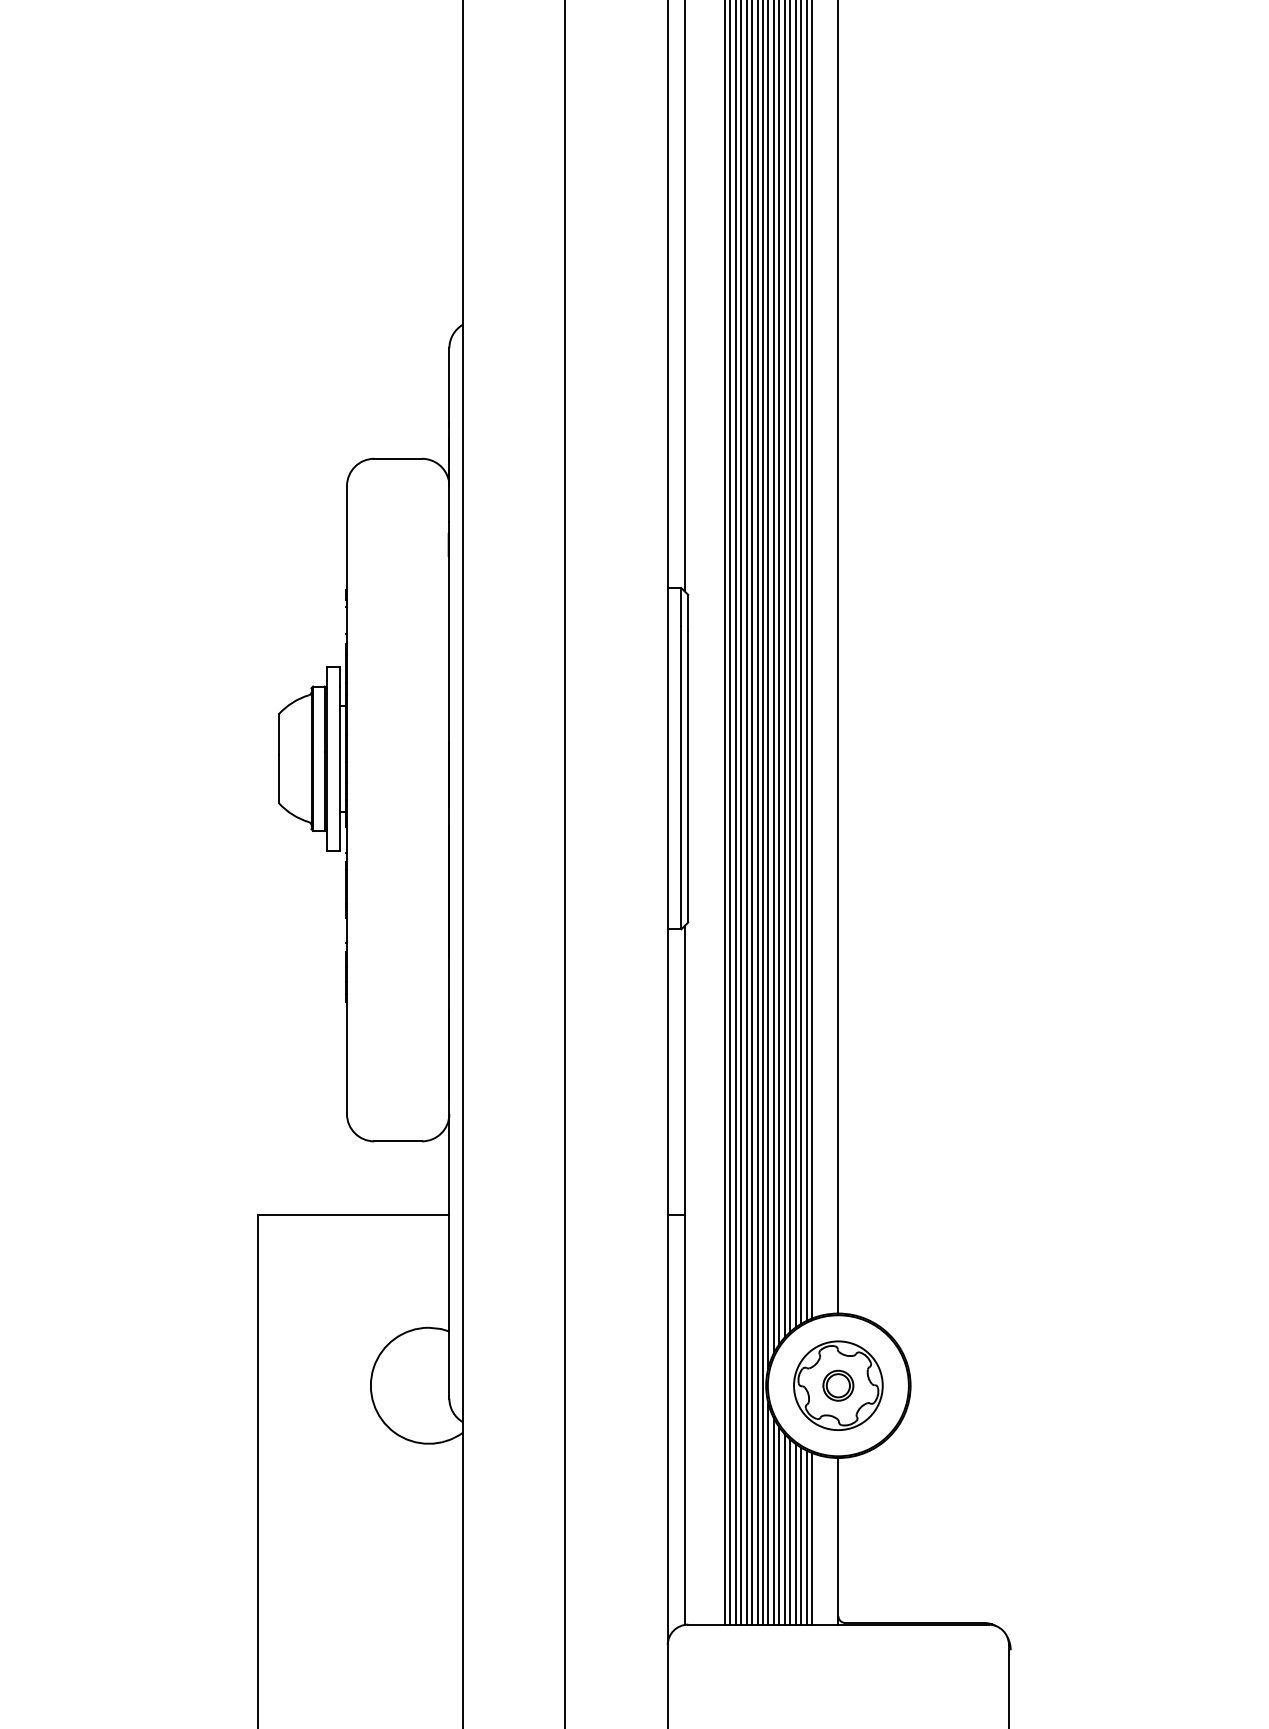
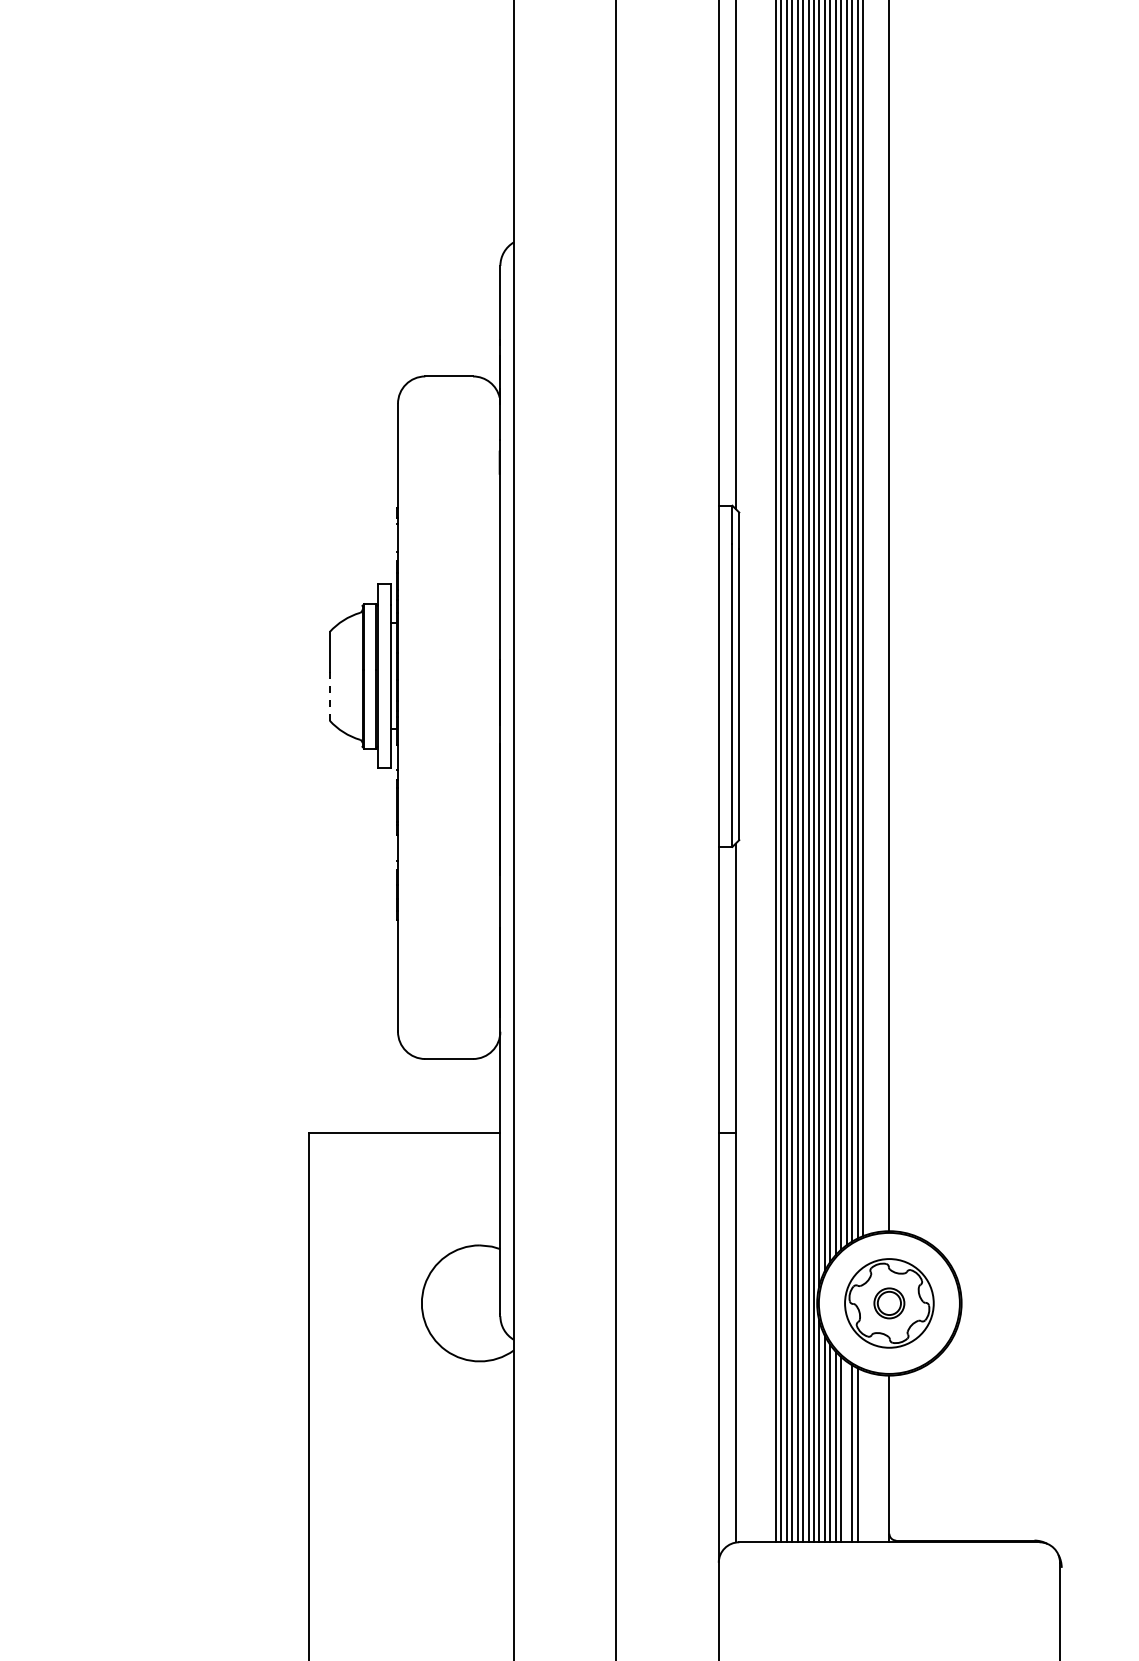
line: (278, 778) -> (329, 696), solid -> dashed
line: (795, 1534) -> (846, 1452), removed
line: (812, 1538) -> (863, 1456), removed

